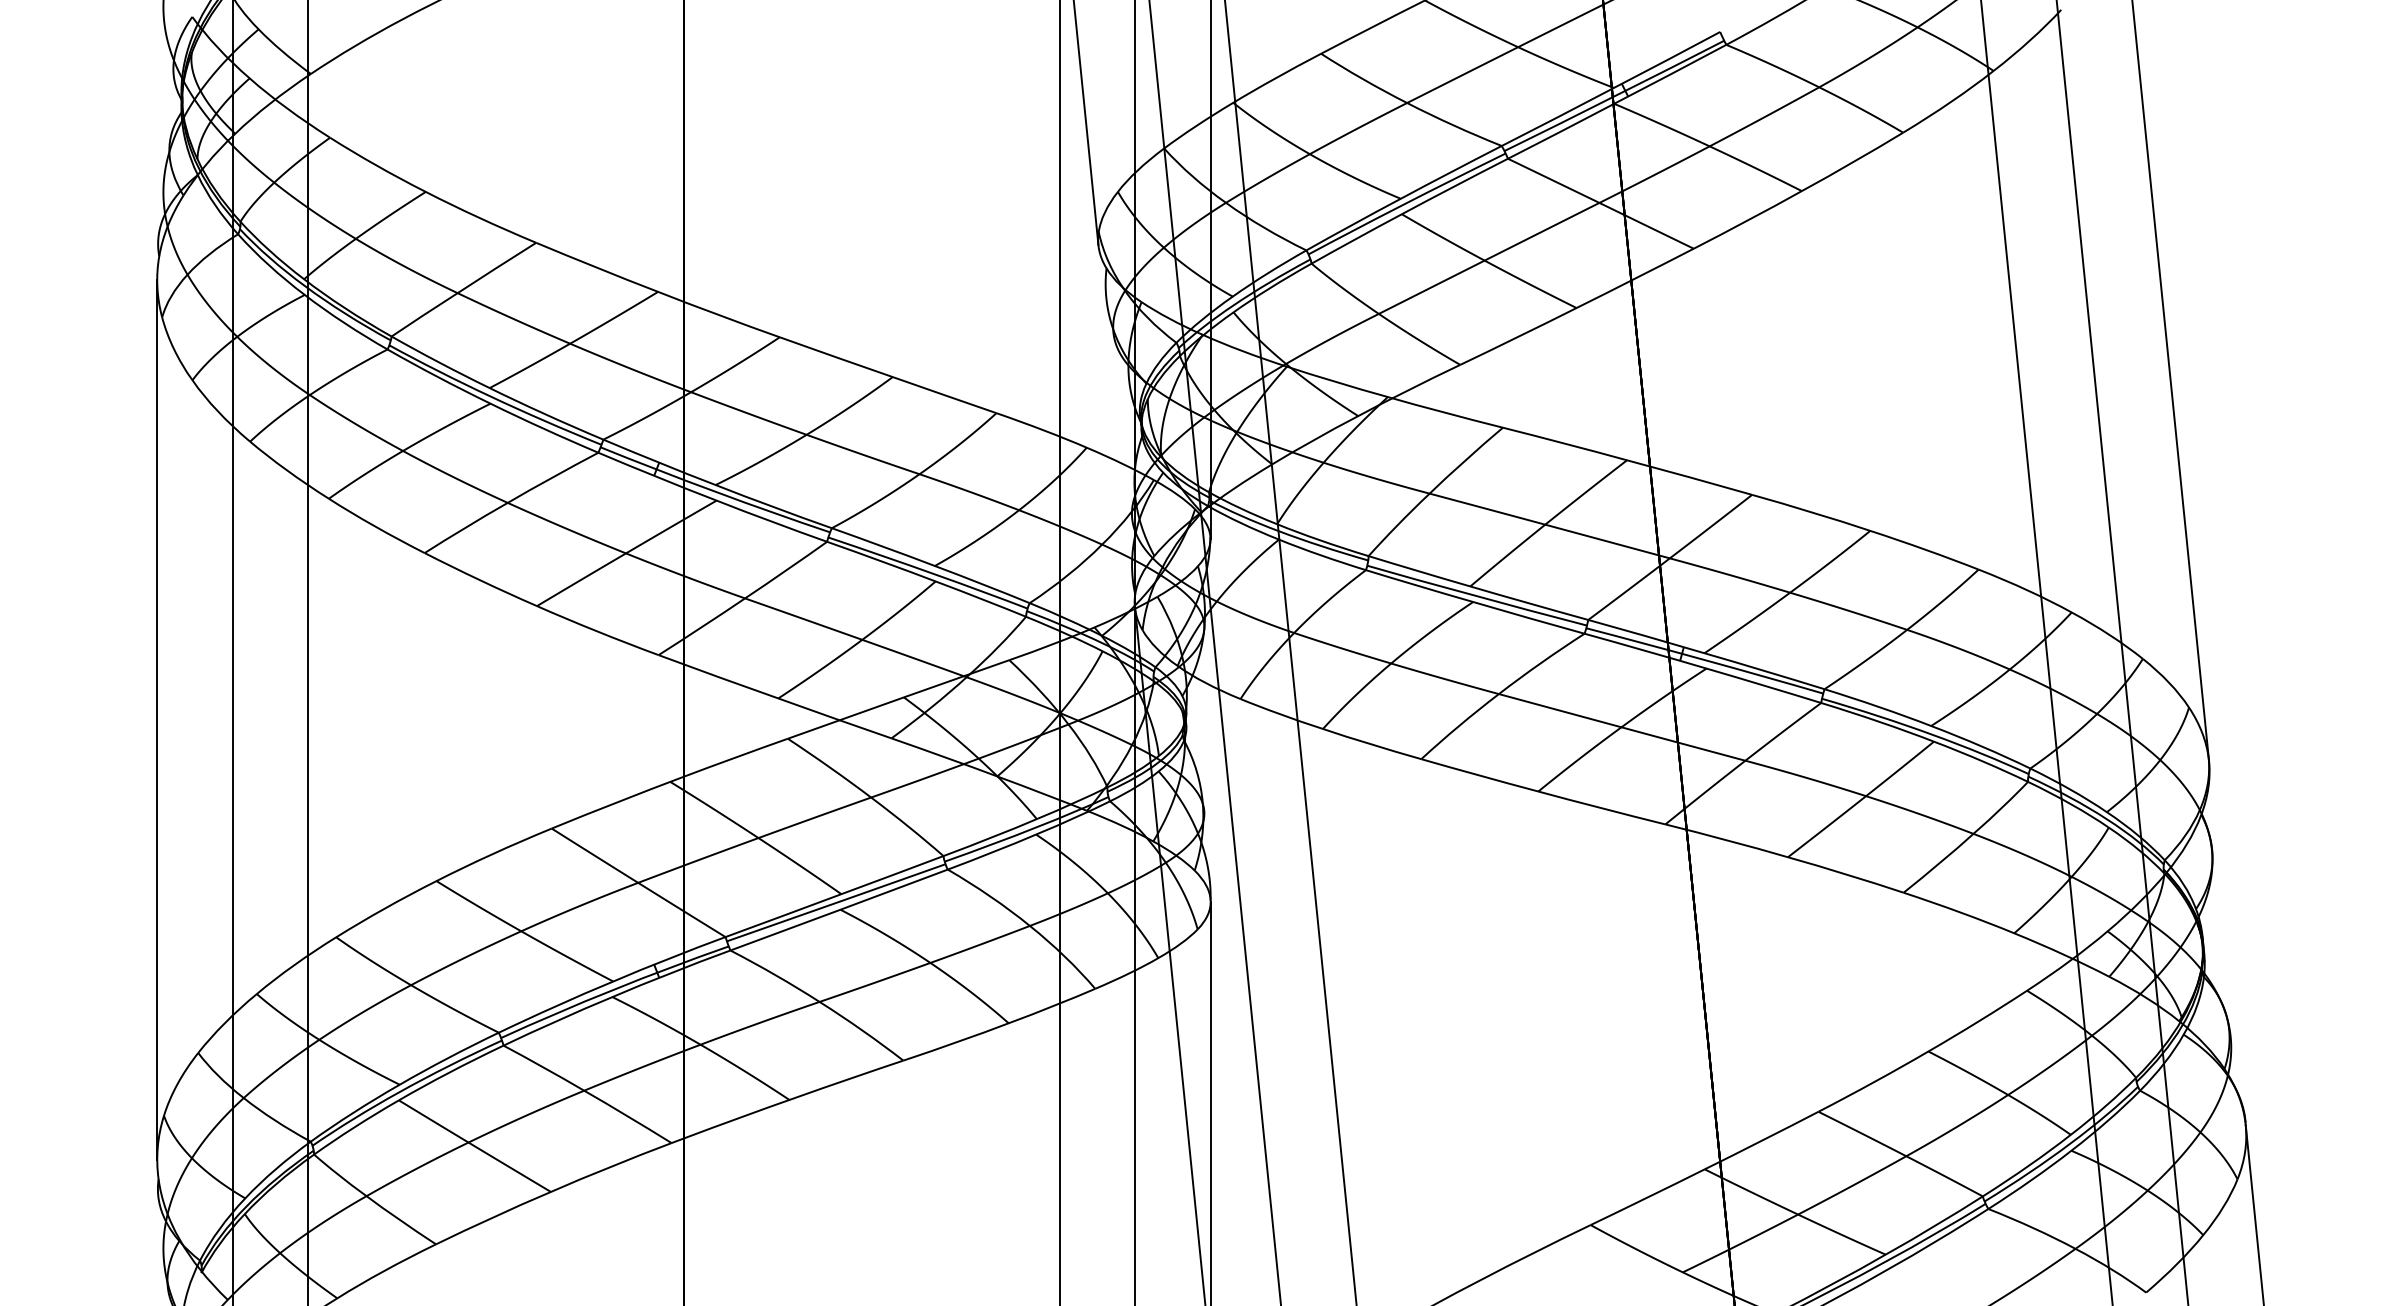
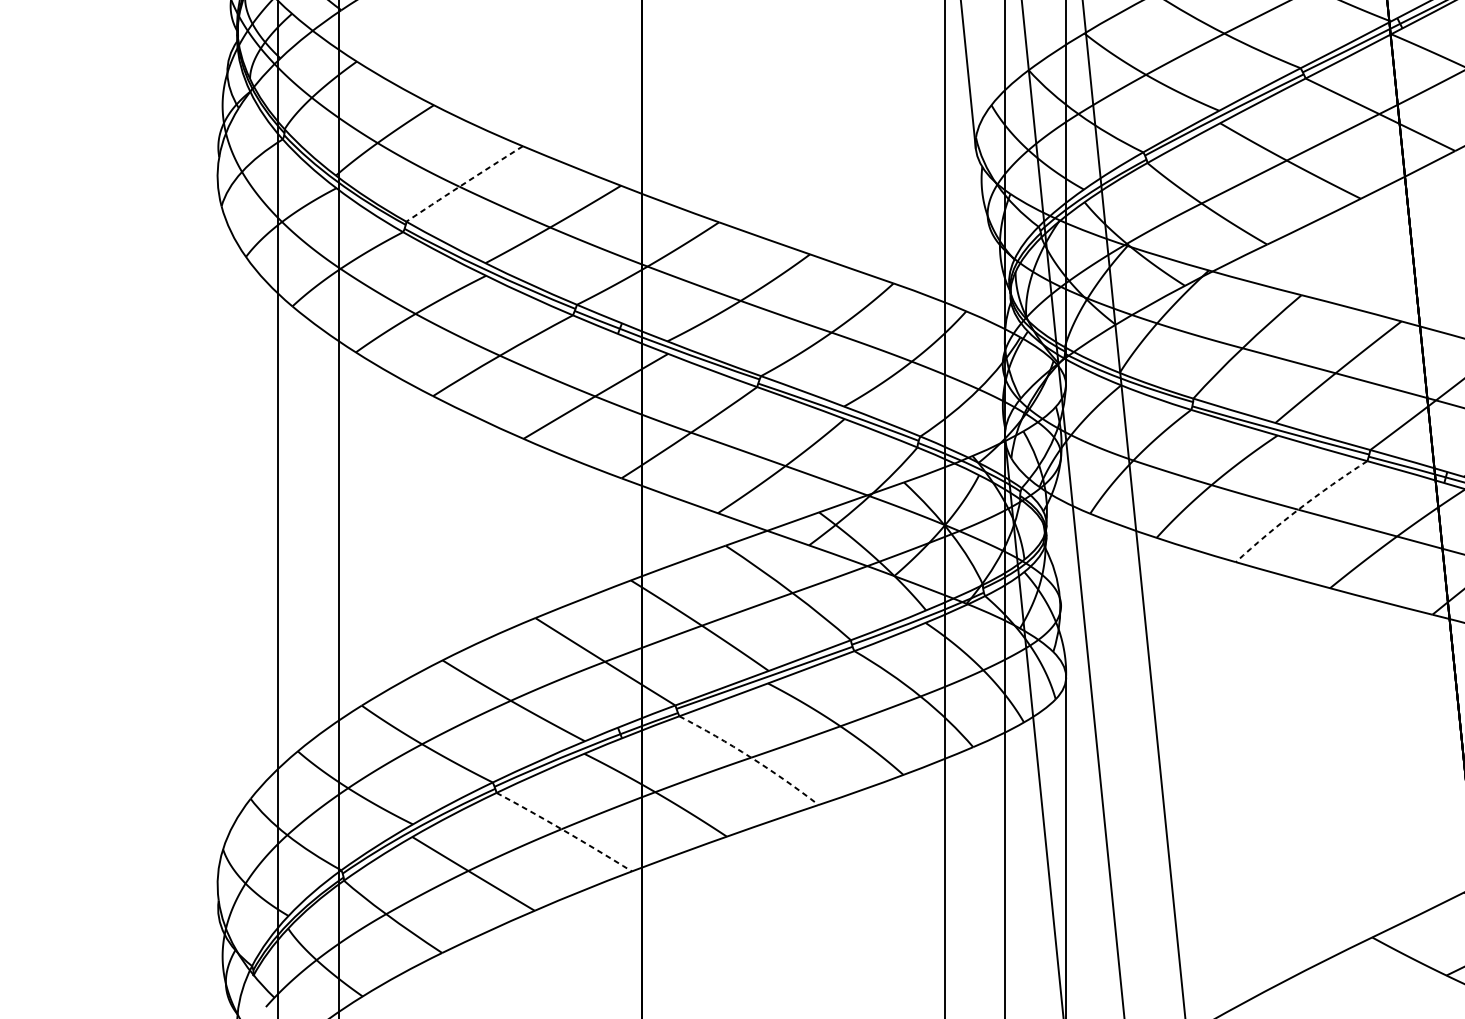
arc: (462, 289) -> (463, 183), solid -> dashed
arc: (1500, 692) -> (1299, 508), solid -> dashed
line: (157, 720) -> (217, 531), removed
arc: (819, 1001) -> (751, 757), solid -> dashed
arc: (587, 1092) -> (564, 830), solid -> dashed

